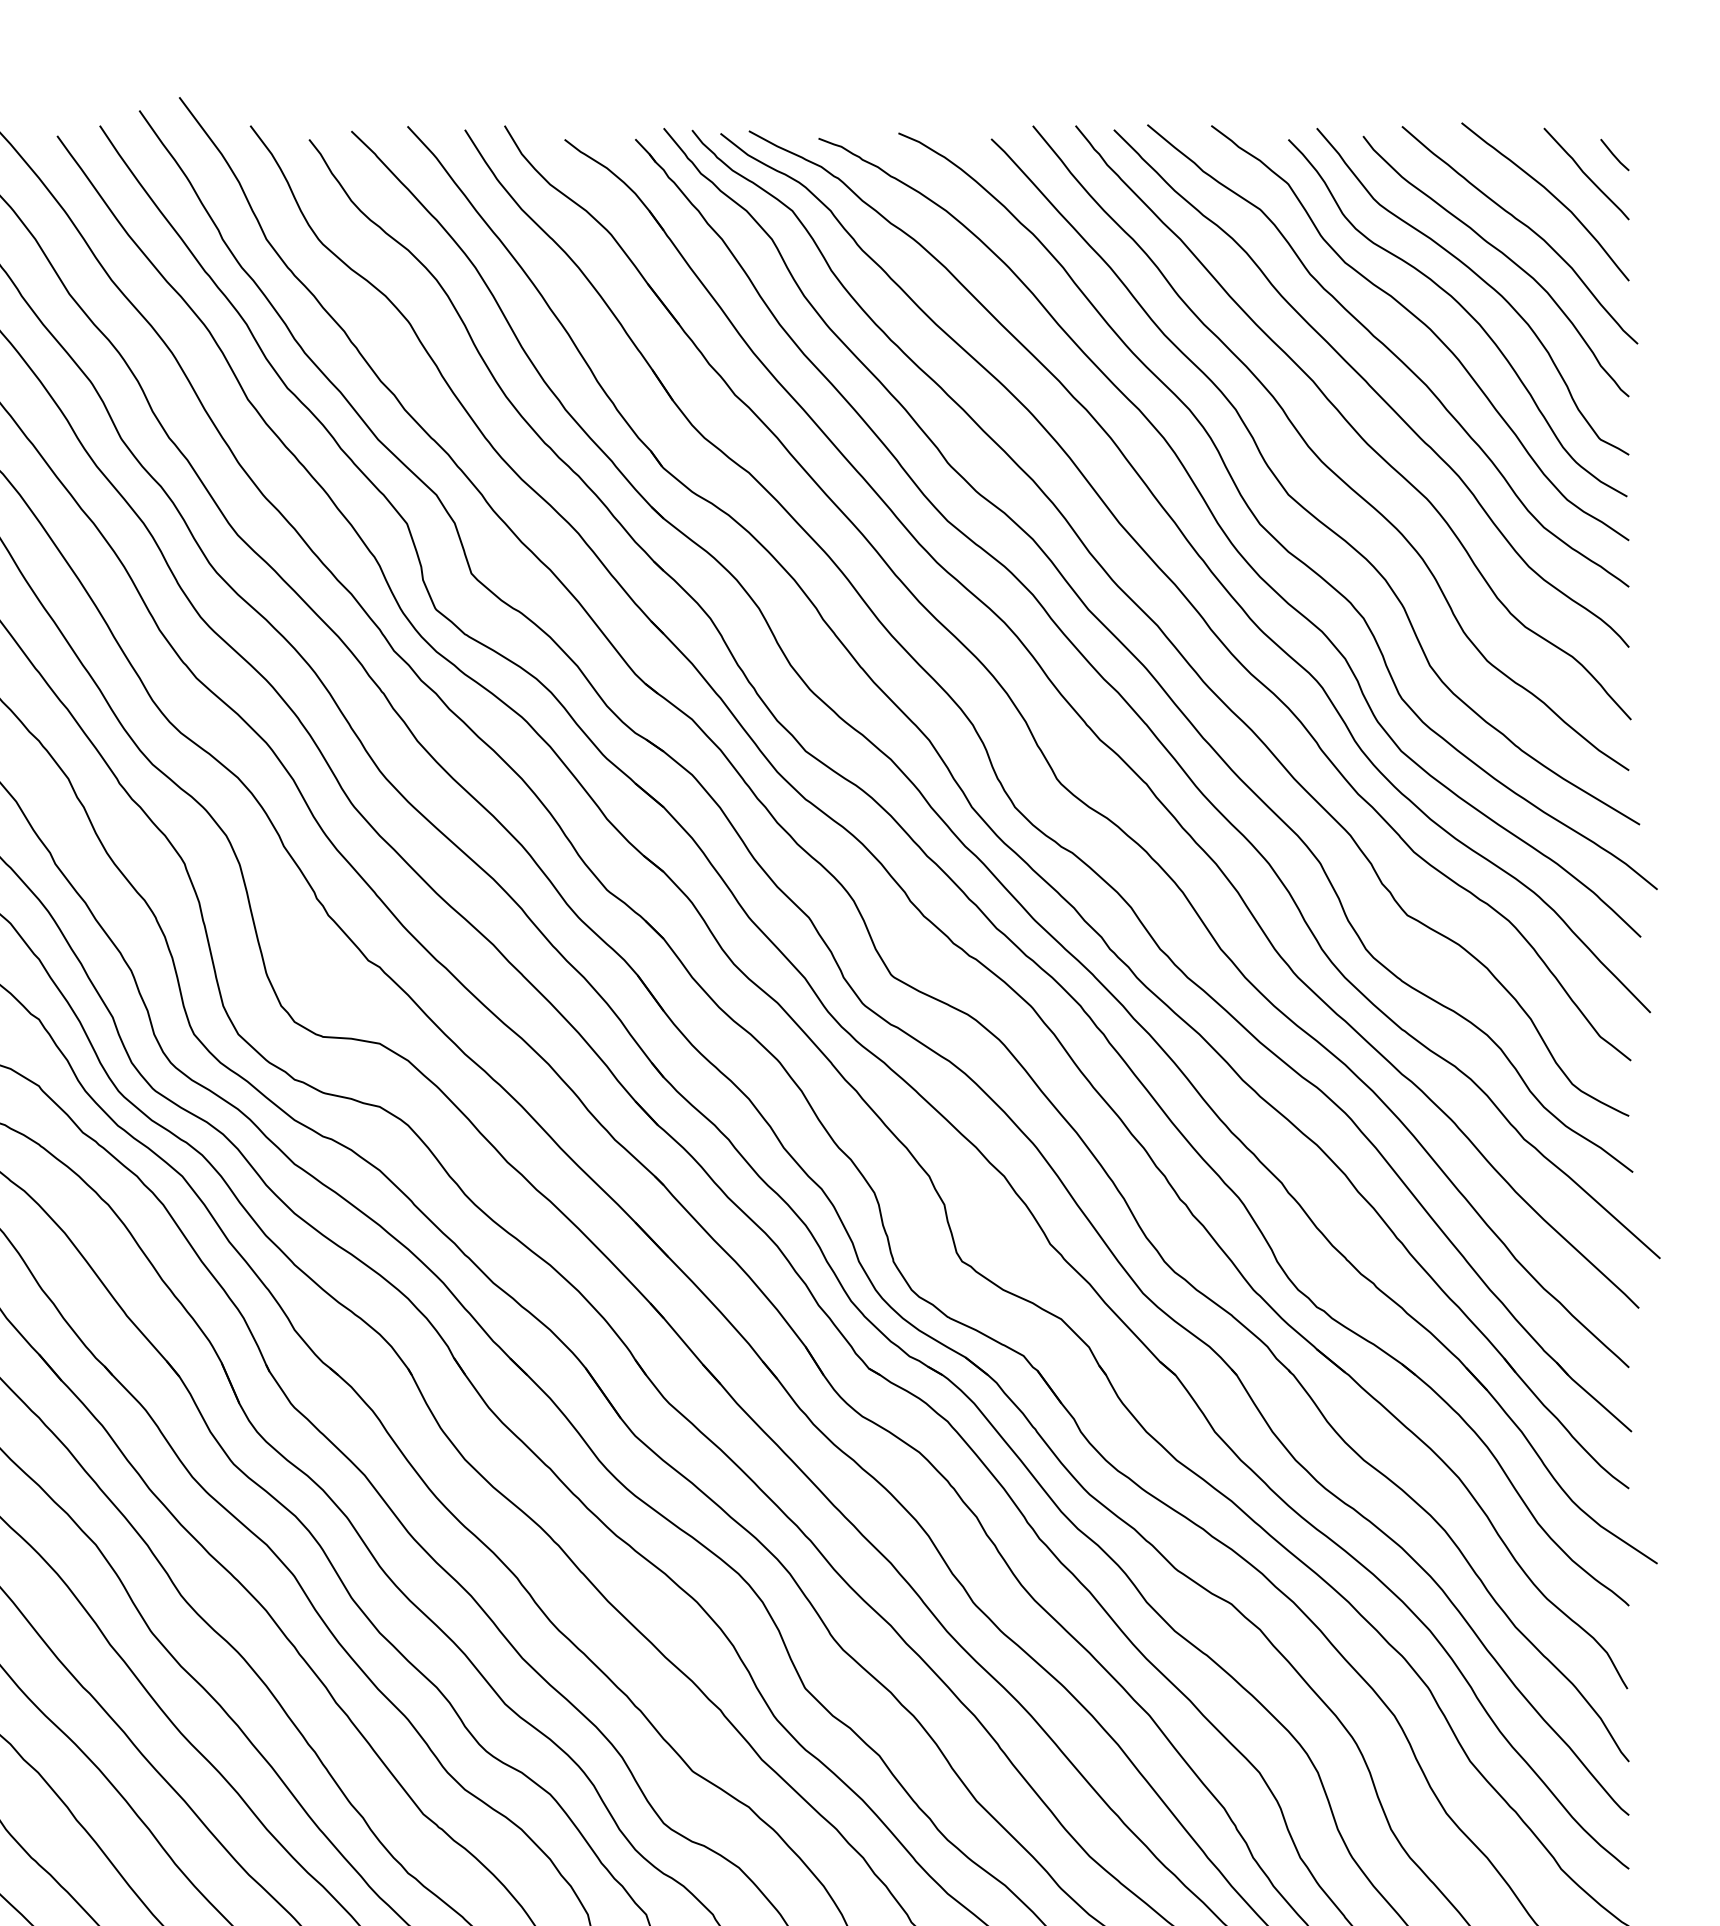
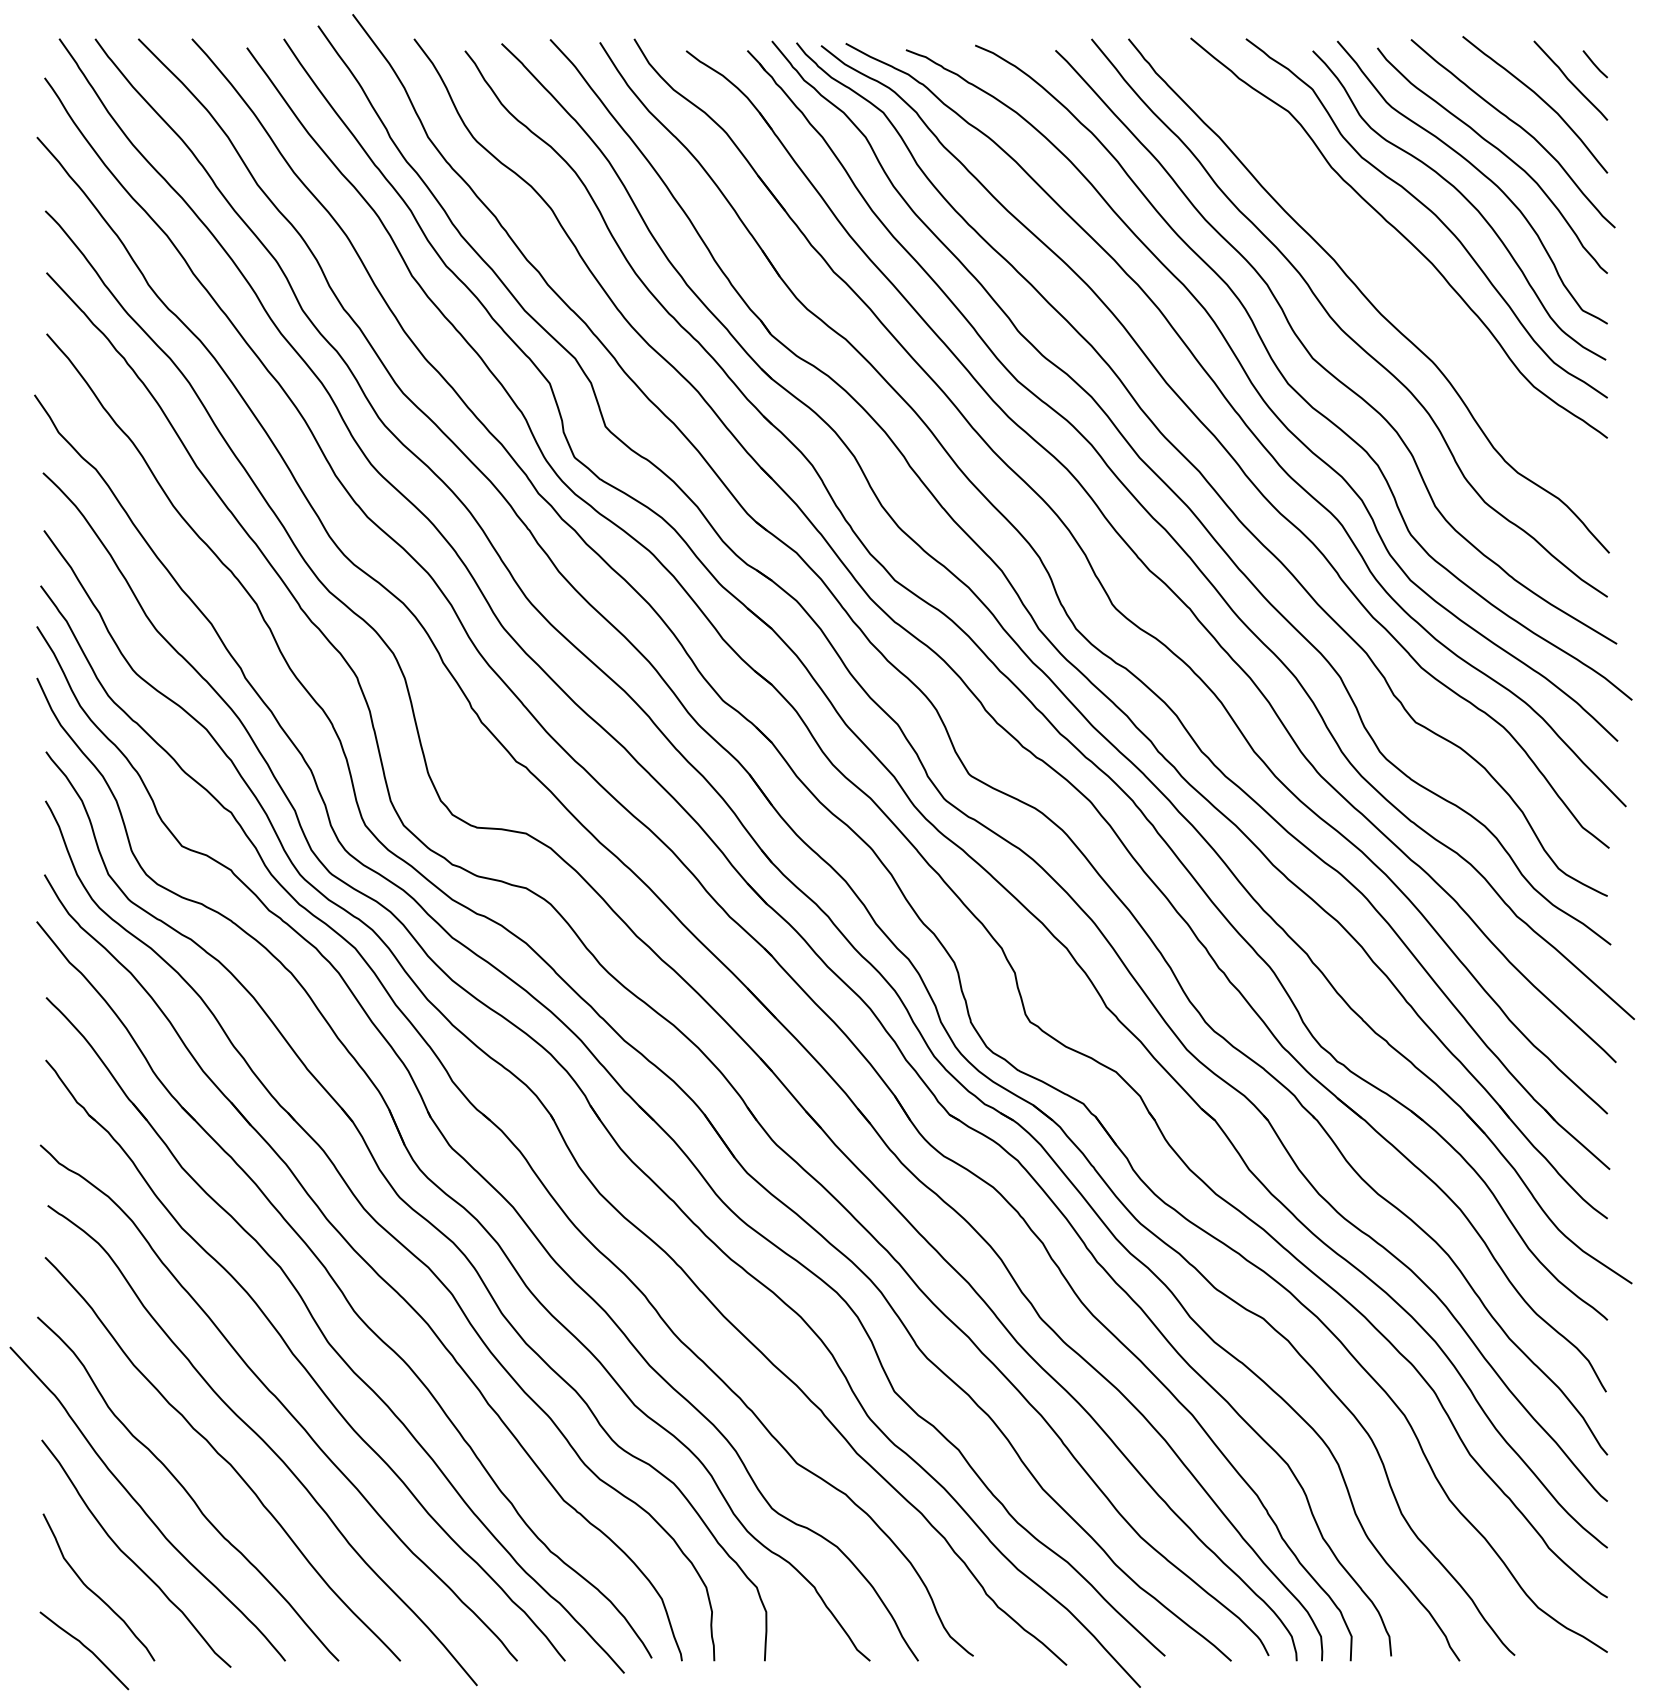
curve: (1371, 388) -> (1384, 266), removed

